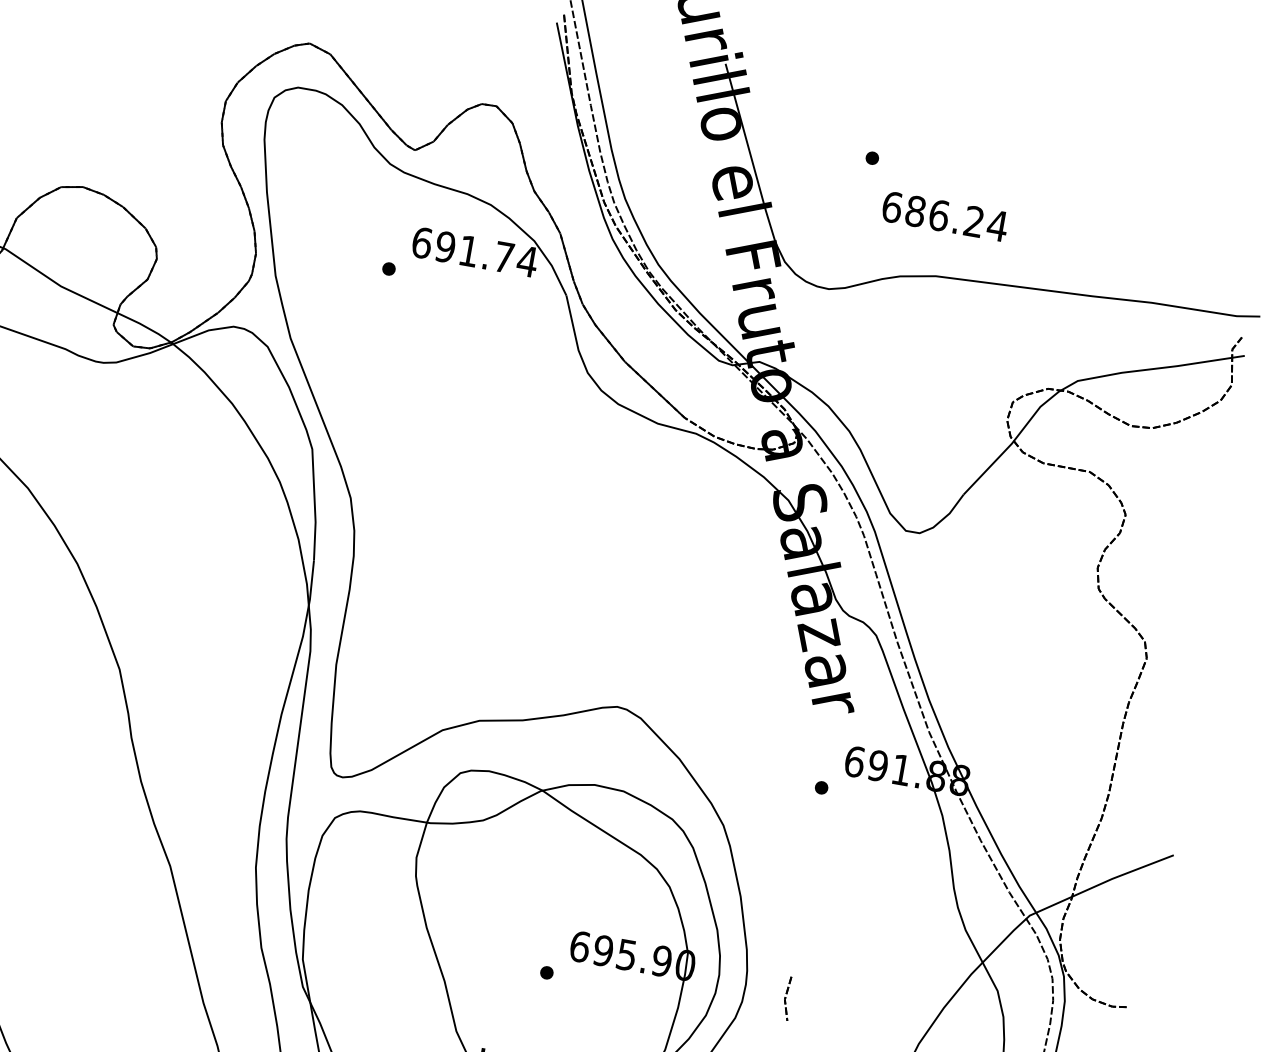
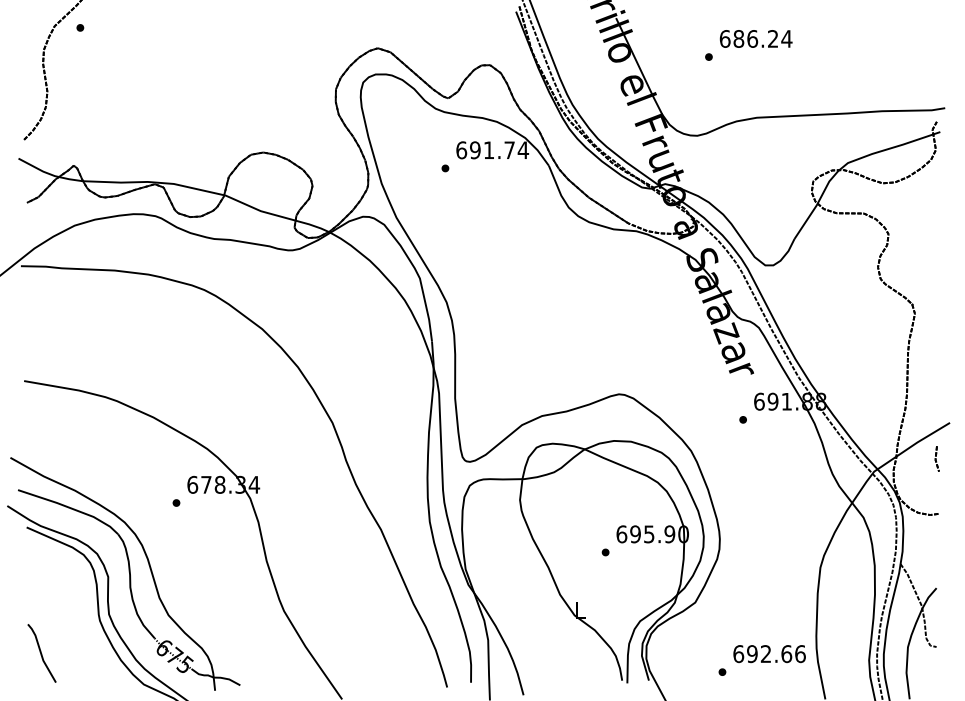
text: (944, 215) -> (755, 38), moved
part: (786, 997) -> (936, 458), moved

